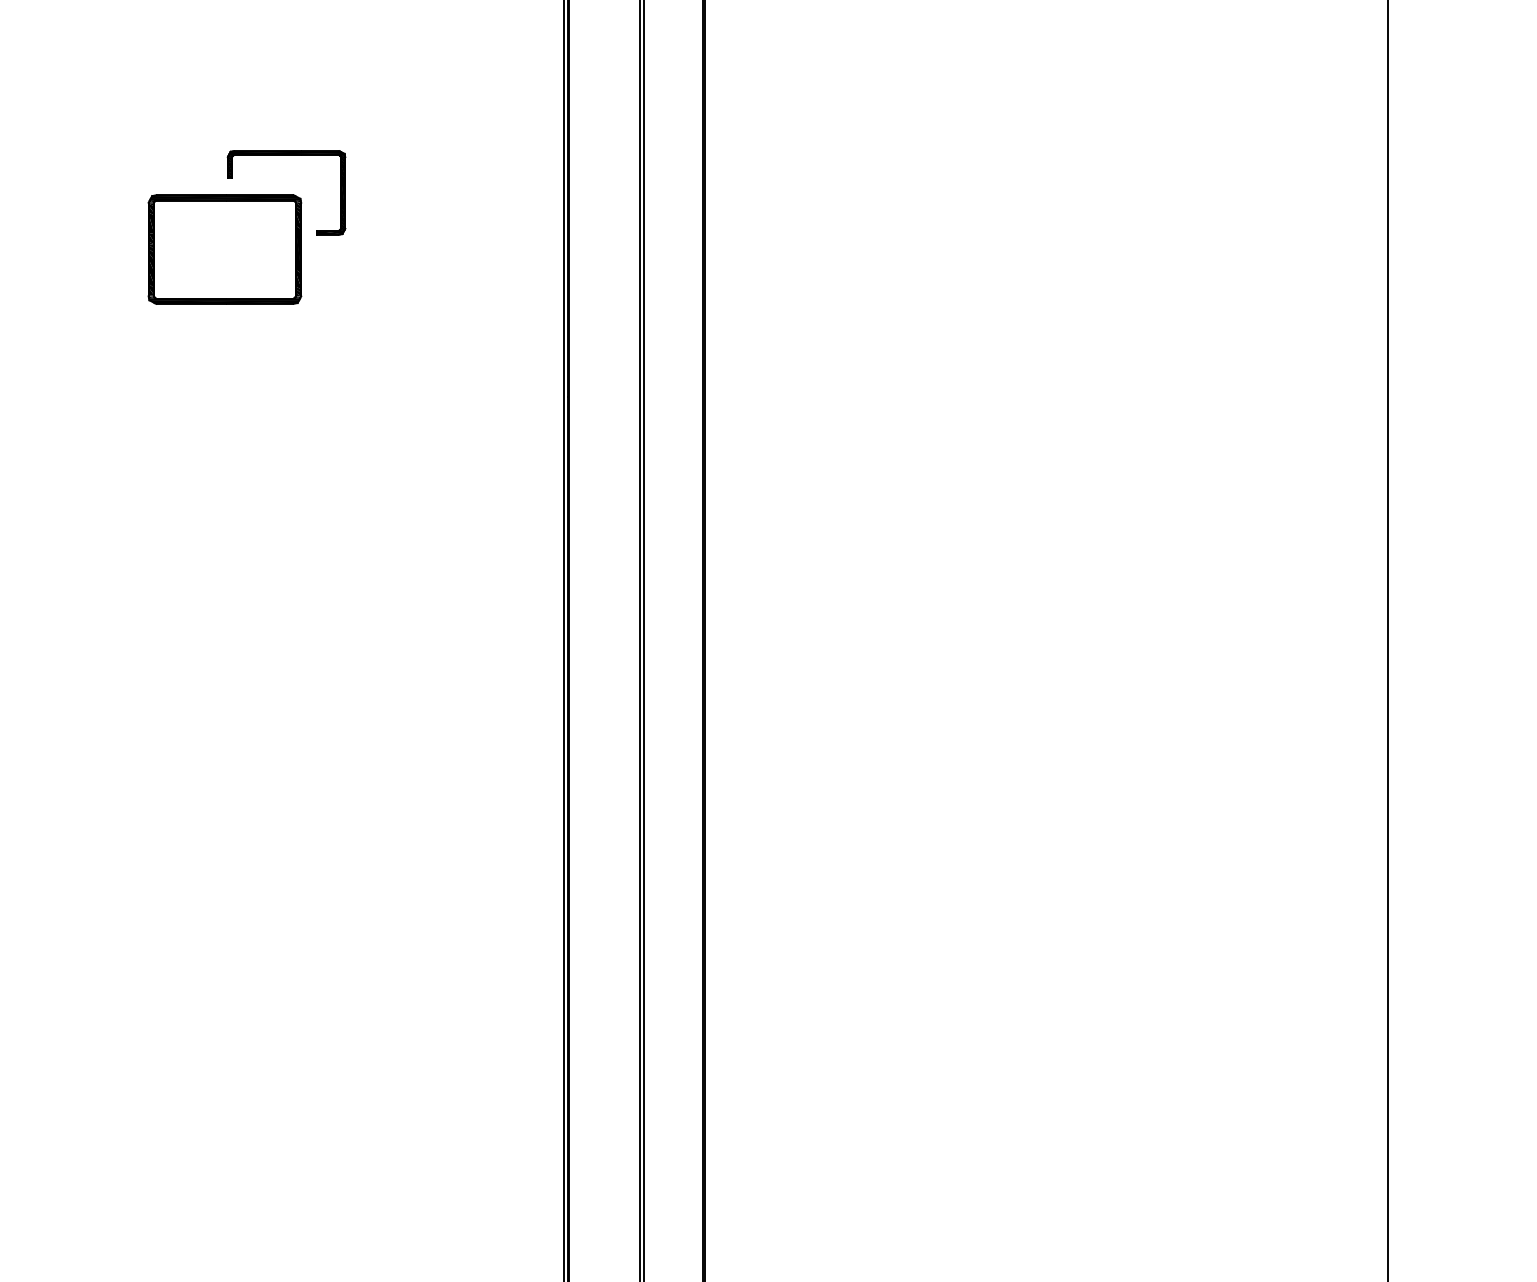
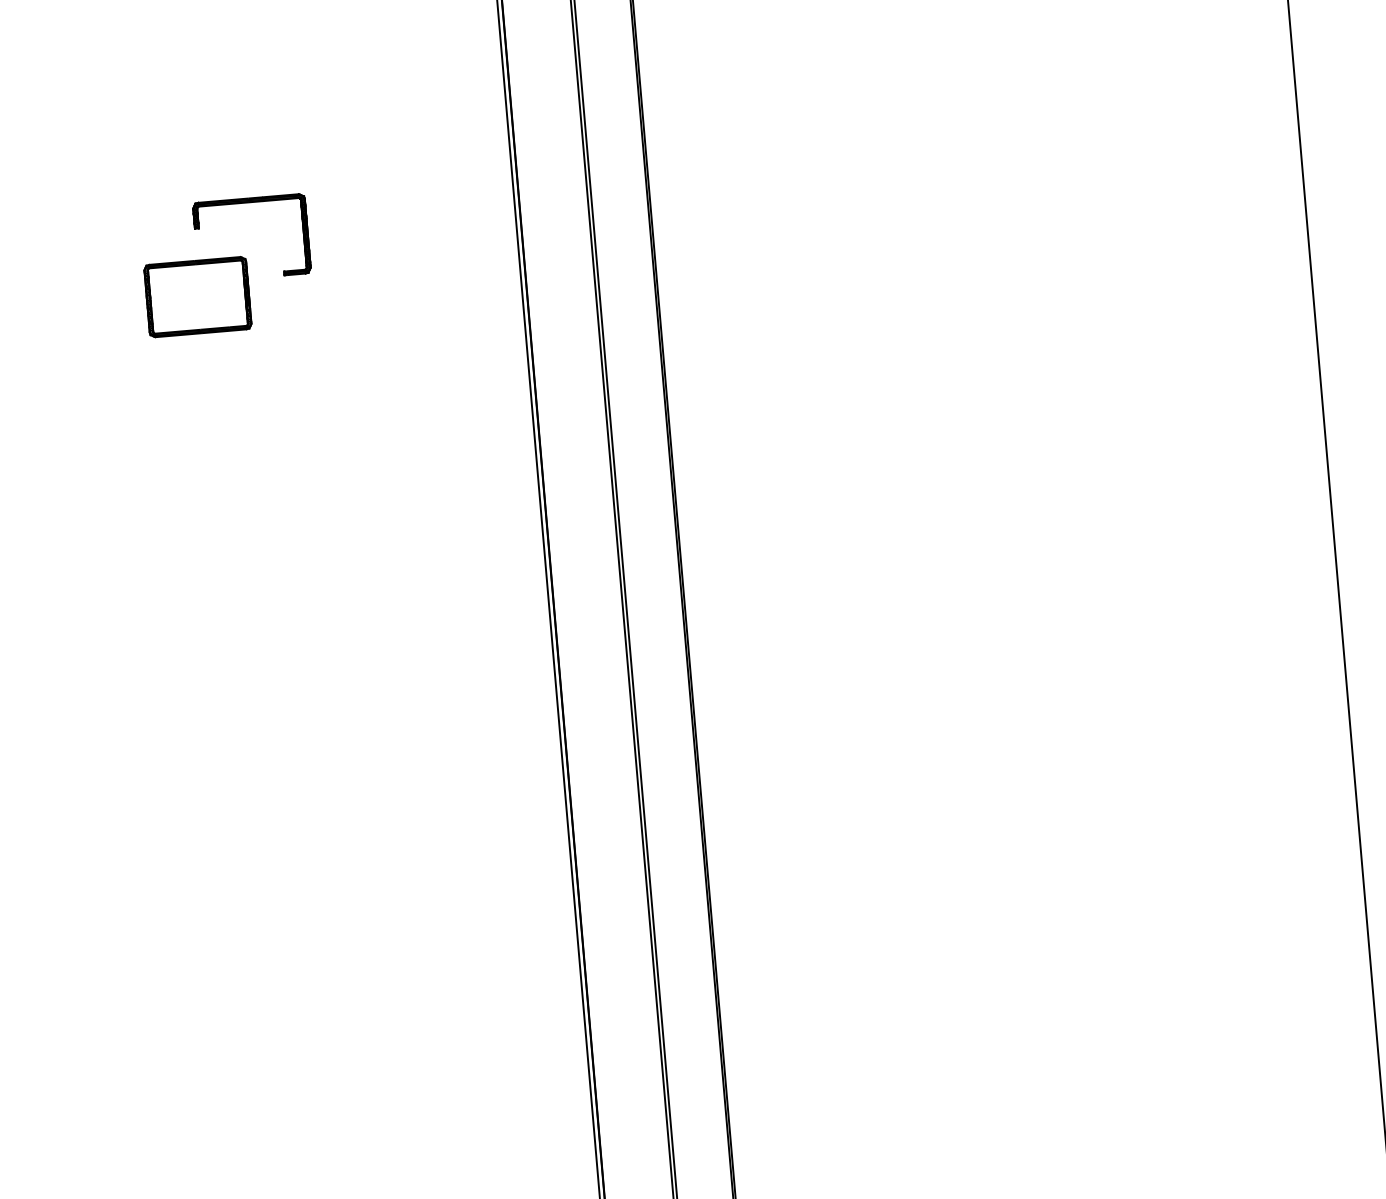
part: (224, 249) -> (197, 297), size x0.7

